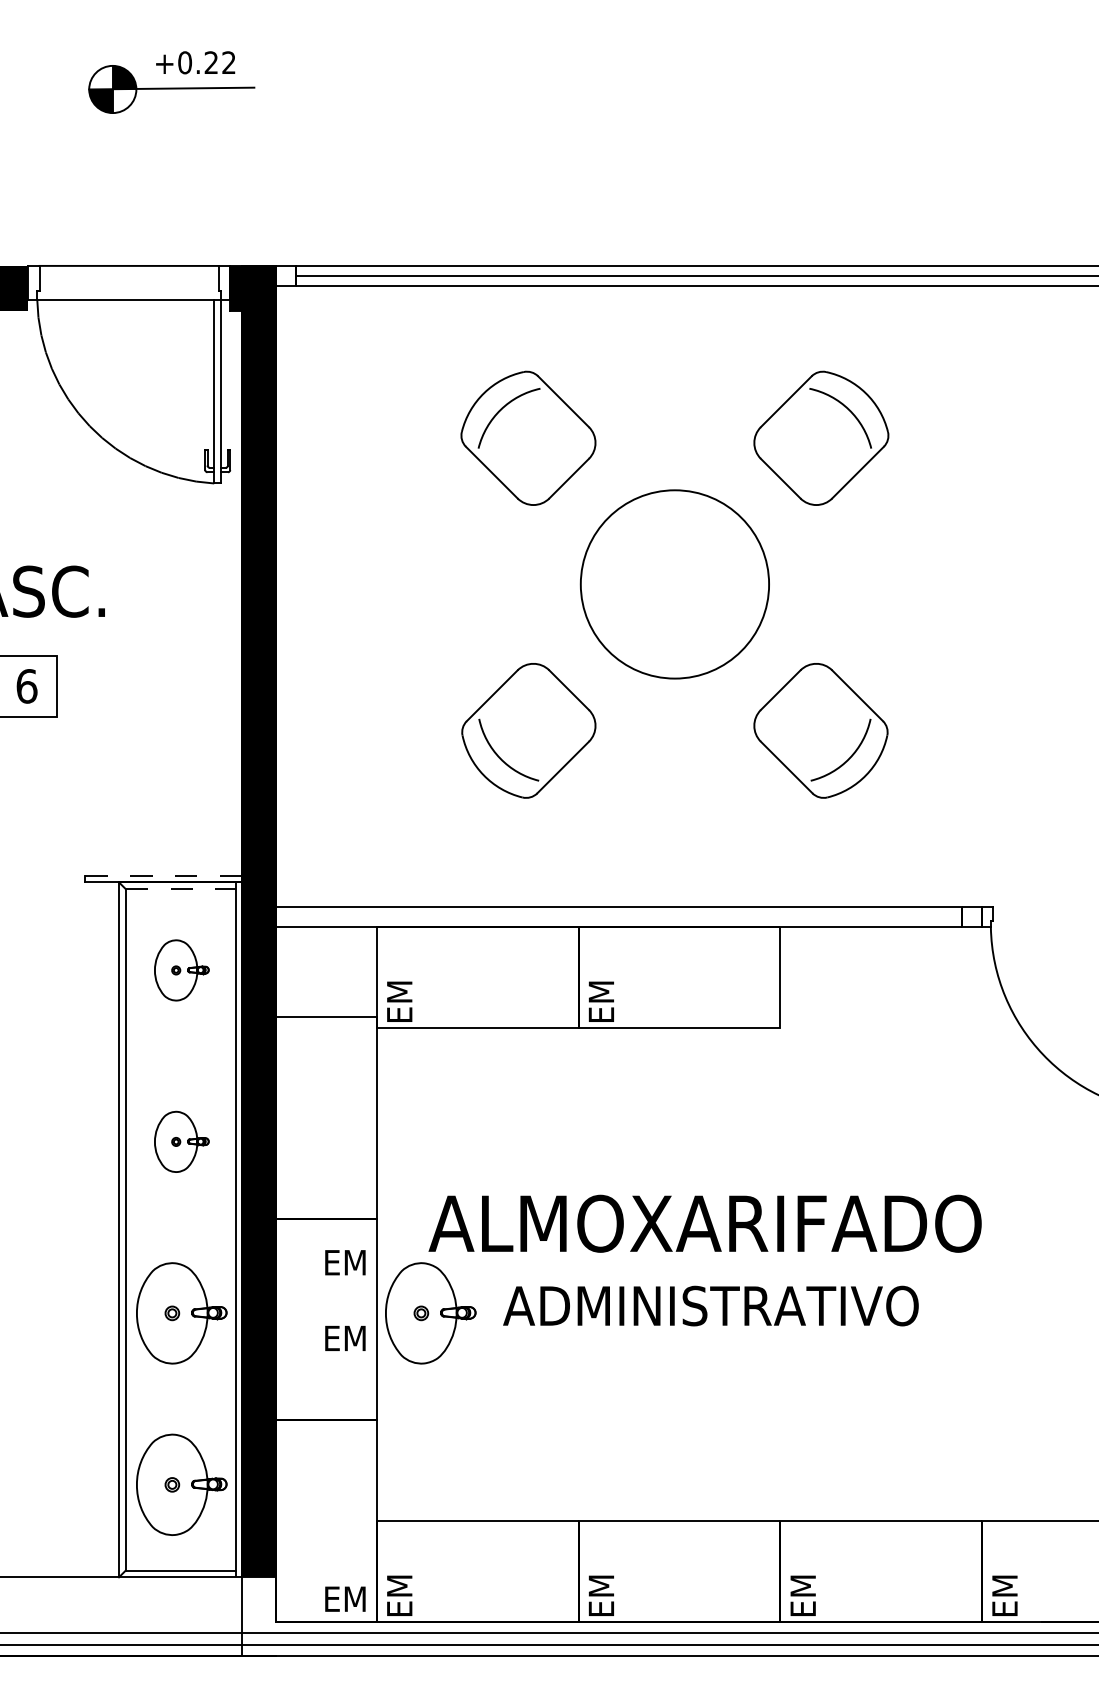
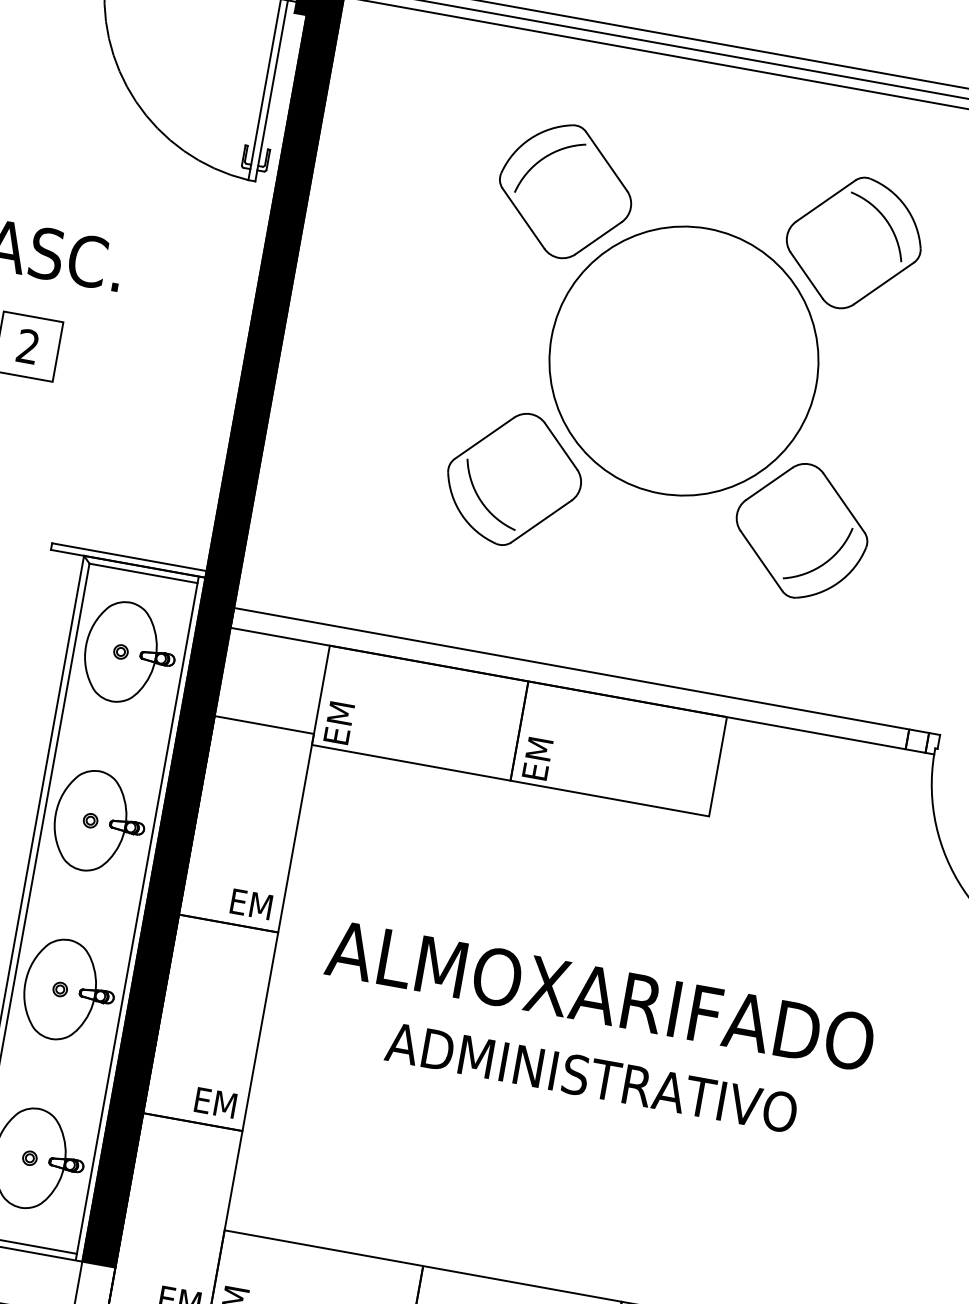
circle: (674, 584) -> (683, 361), size x1.43
text: (26, 686) -> (27, 346), 6 -> 2
line: (163, 875) -> (129, 556), dashed -> solid
line: (180, 889) -> (143, 573), dashed -> solid
part: (181, 970) -> (129, 653), size x1.67
part: (181, 1141) -> (99, 821), size x1.67
text: (345, 1262) -> (251, 904), moved
part: (430, 1313) -> (314, 1035), removed
text: (345, 1337) -> (215, 1101), moved

